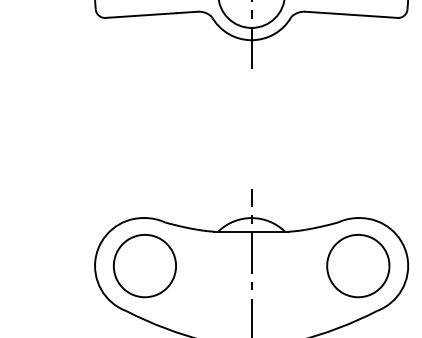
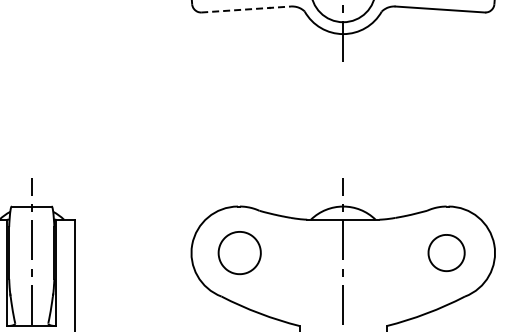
line: (151, 14) -> (246, 9), solid -> dashed
part: (144, 265) -> (239, 252), size x0.7
part: (358, 265) -> (446, 252), size x0.6

